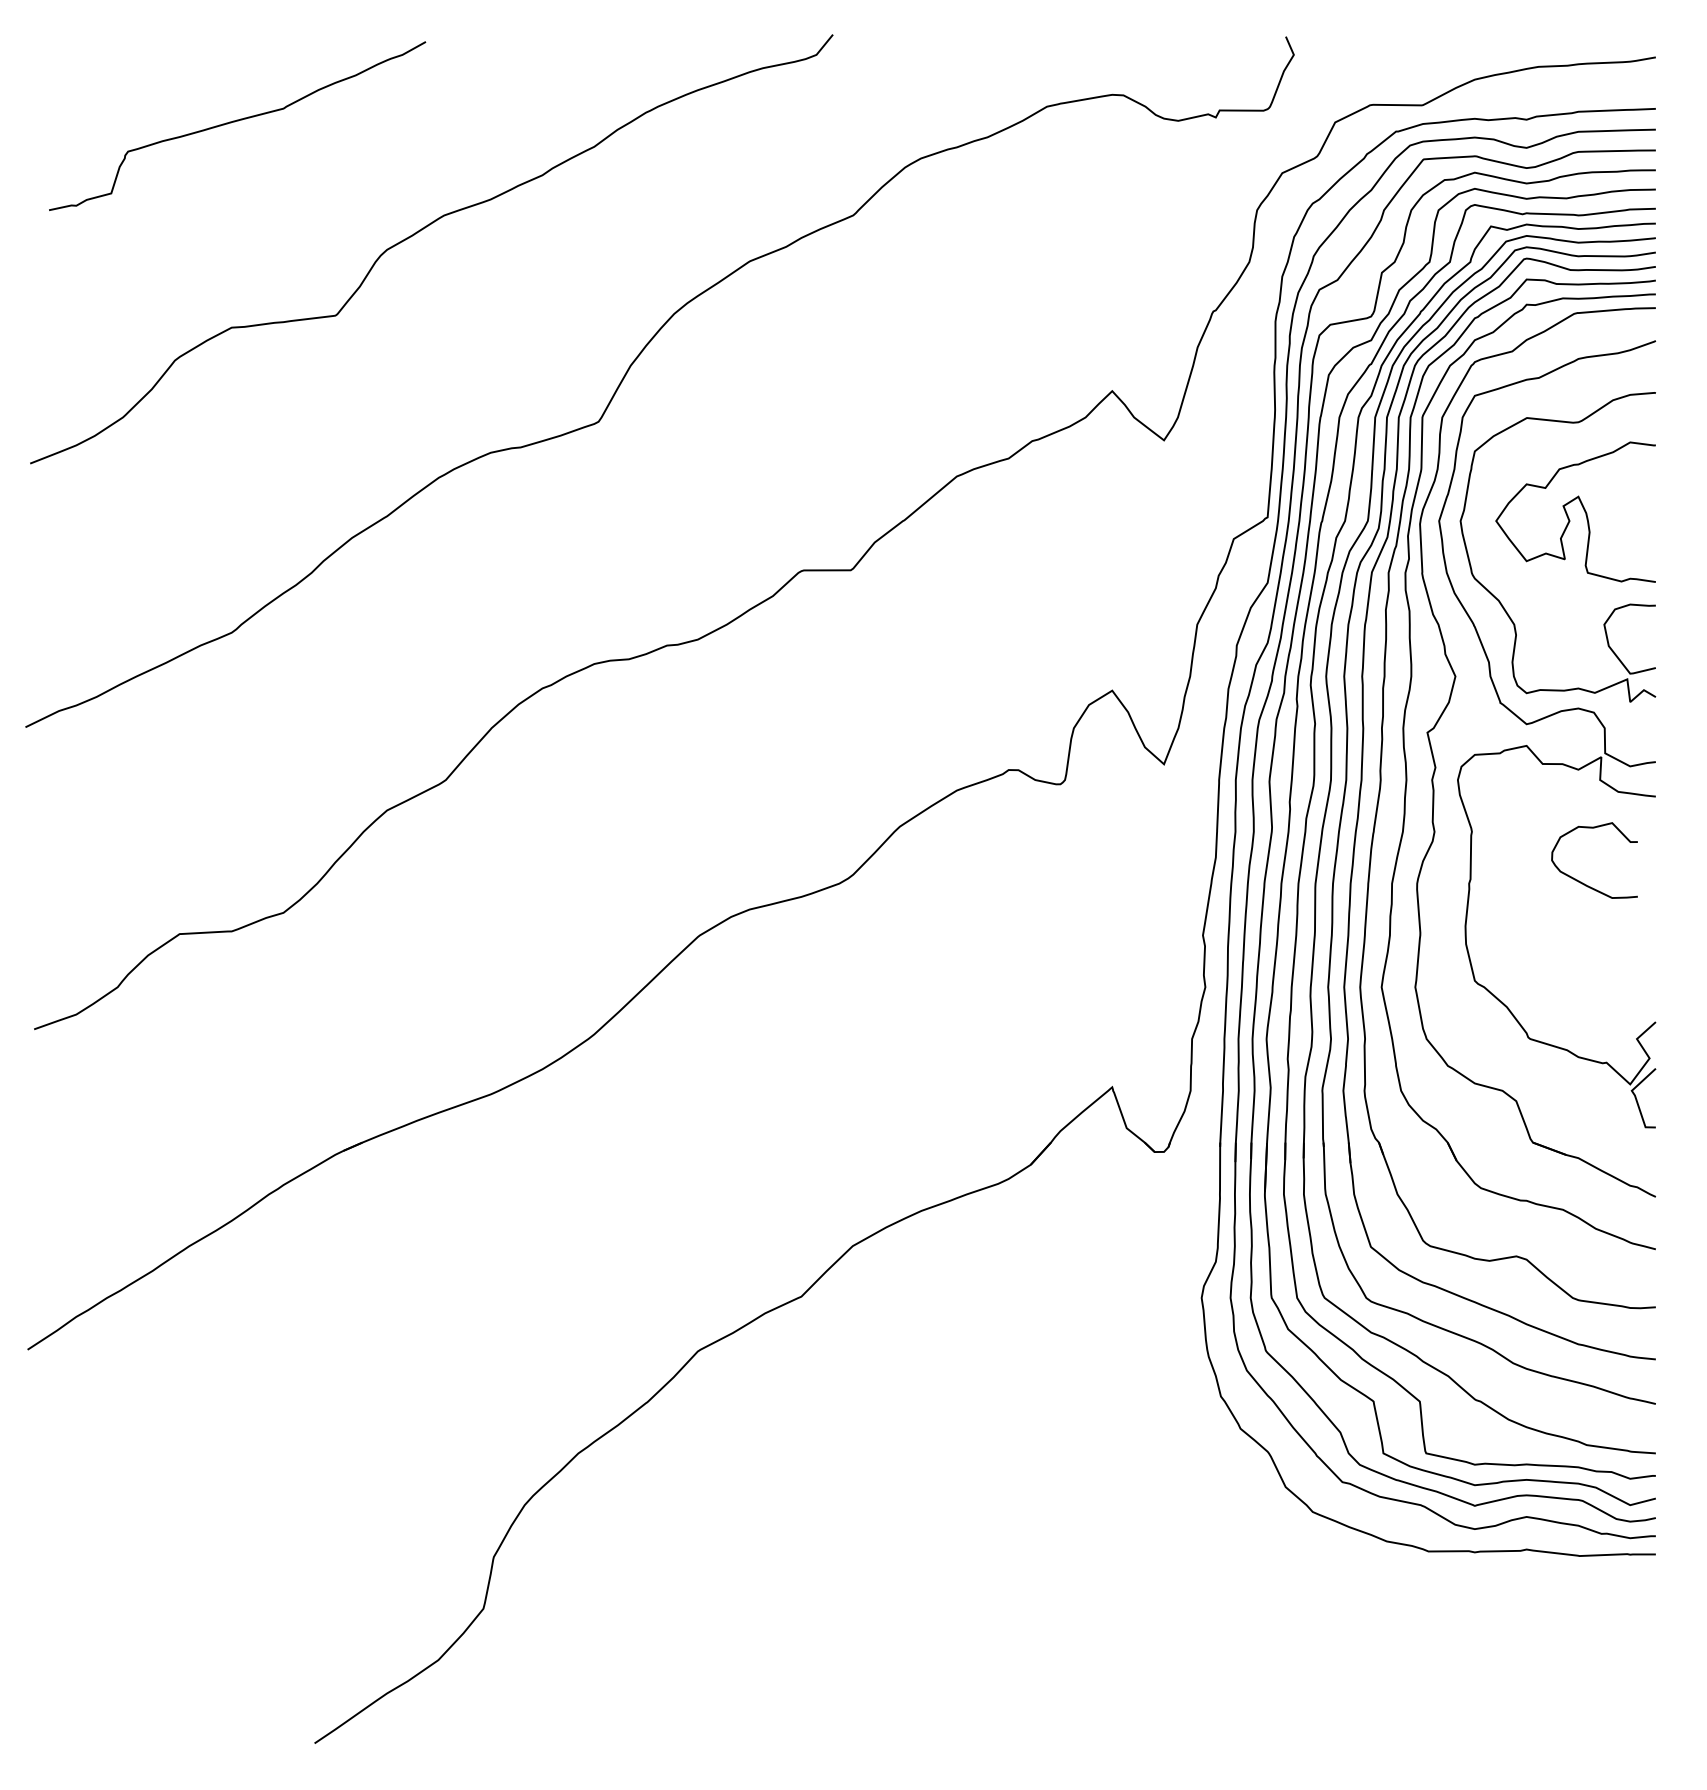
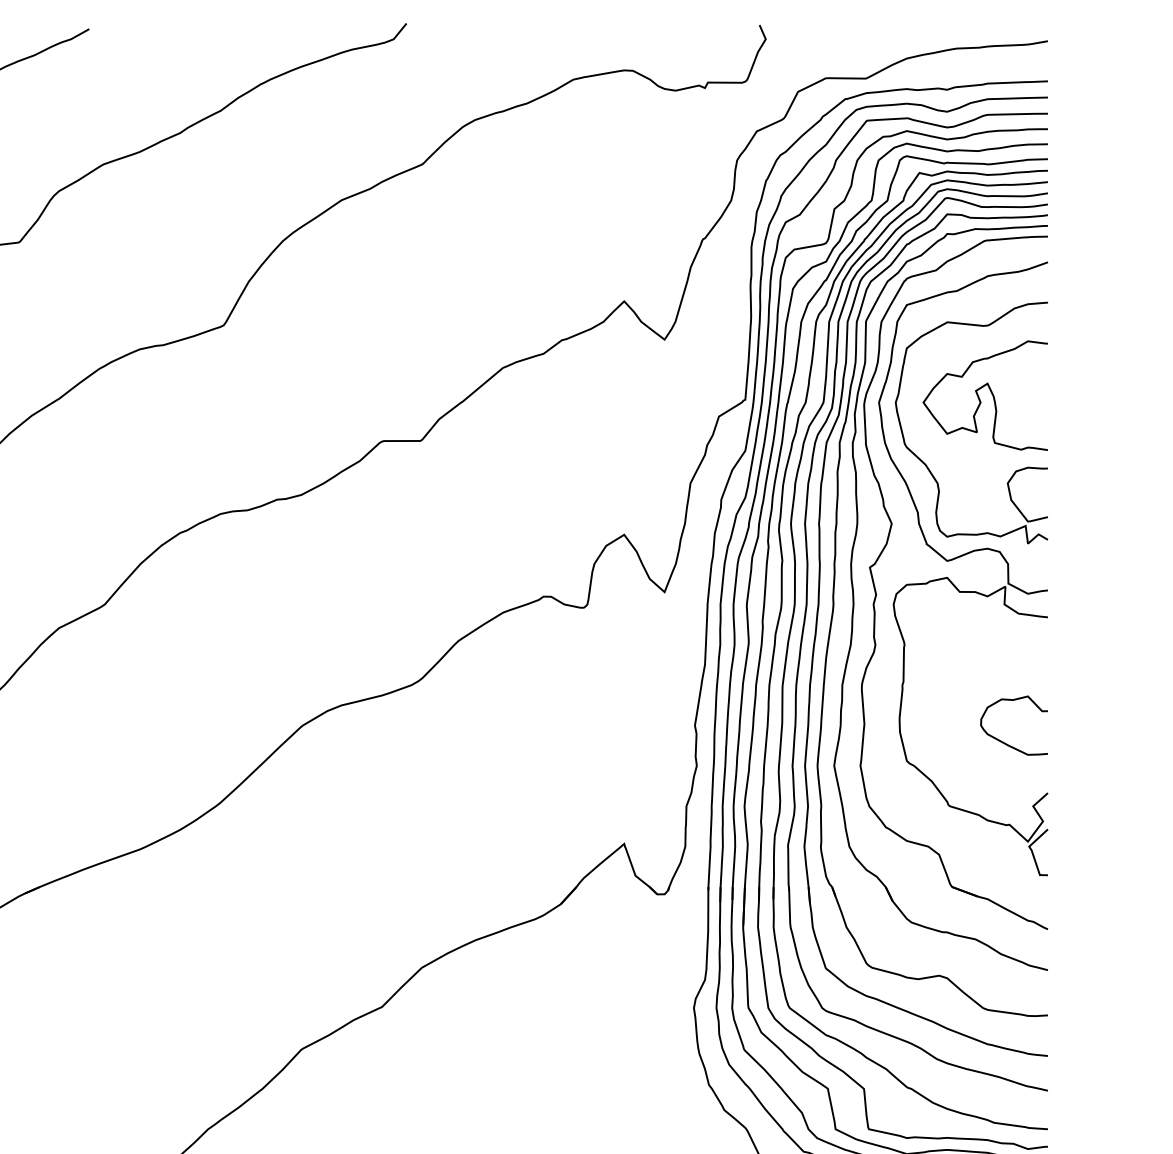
curve: (1581, 881) -> (1004, 741), moved

